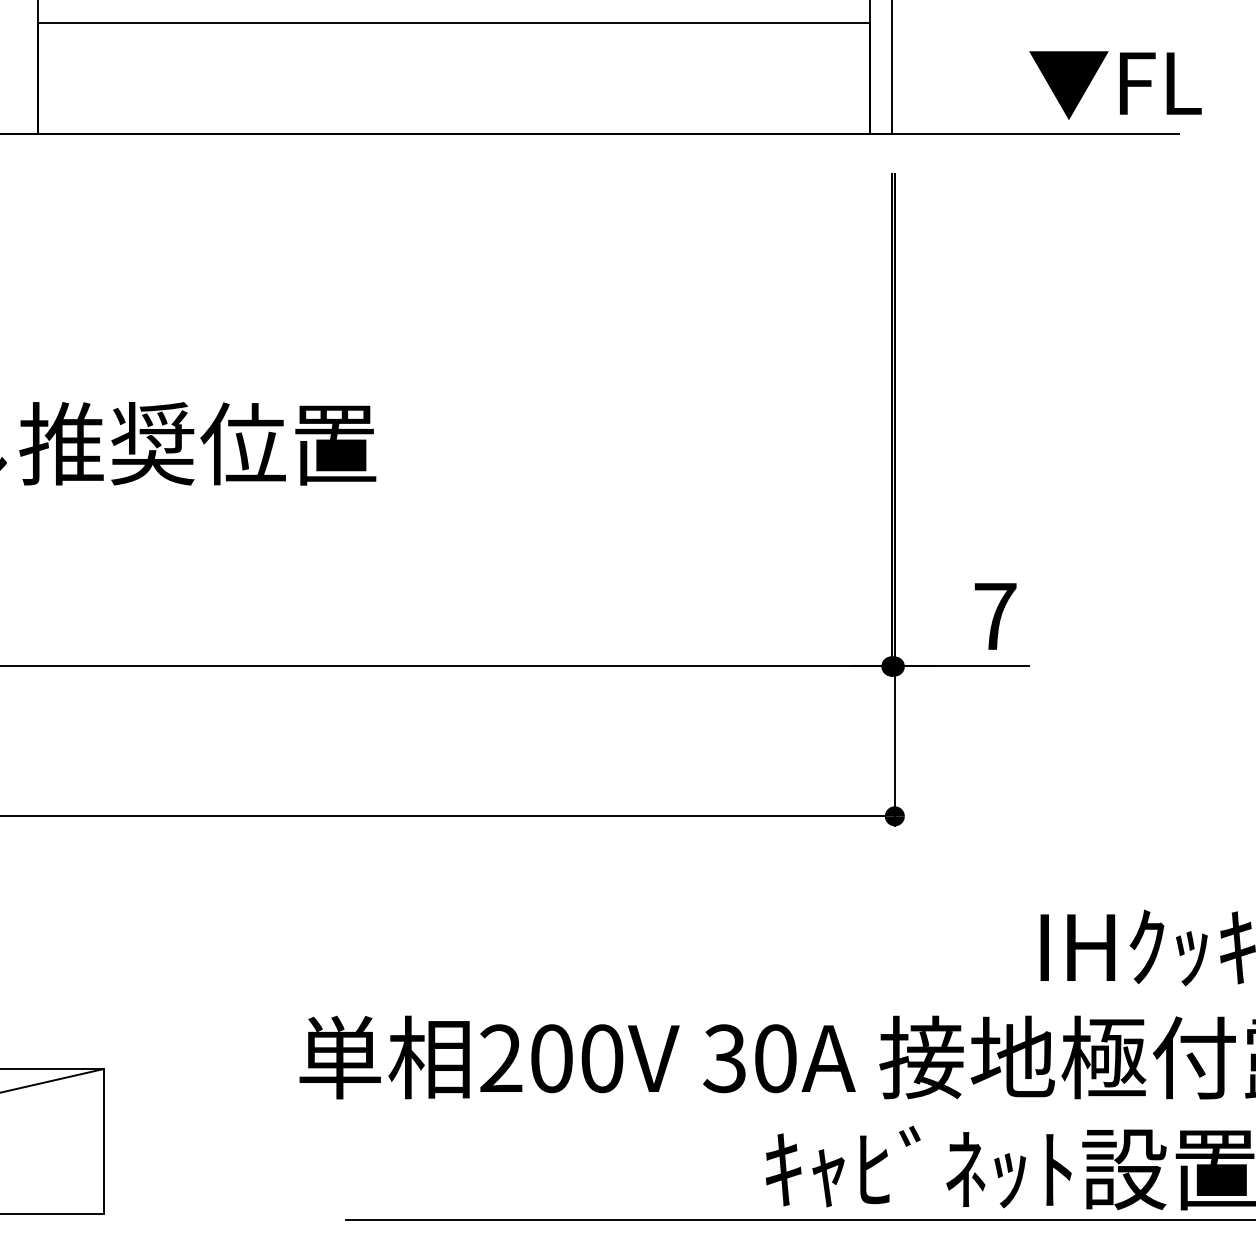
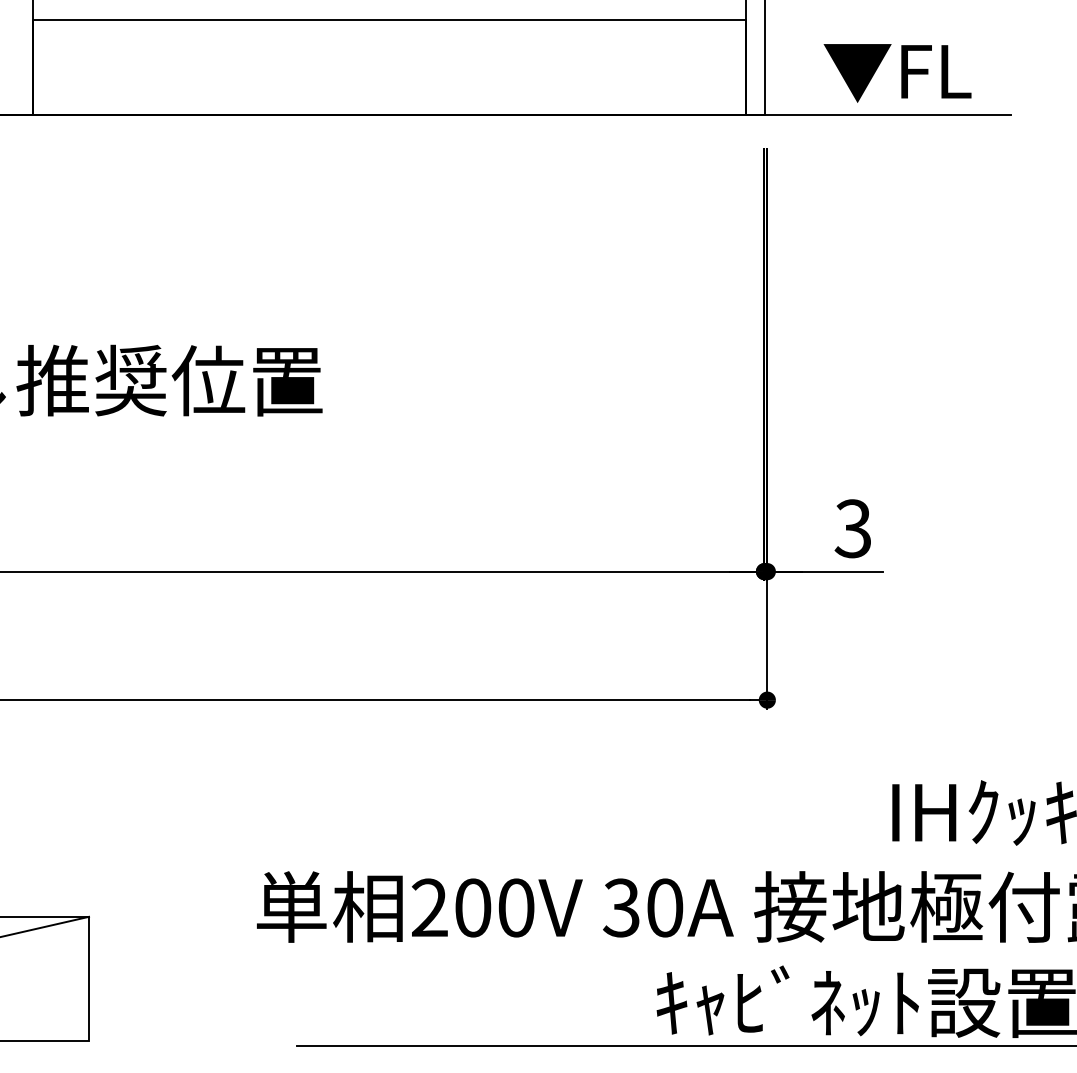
text: (1115, 85) -> (897, 73), moved
text: (994, 616) -> (852, 528), 7 -> 3

